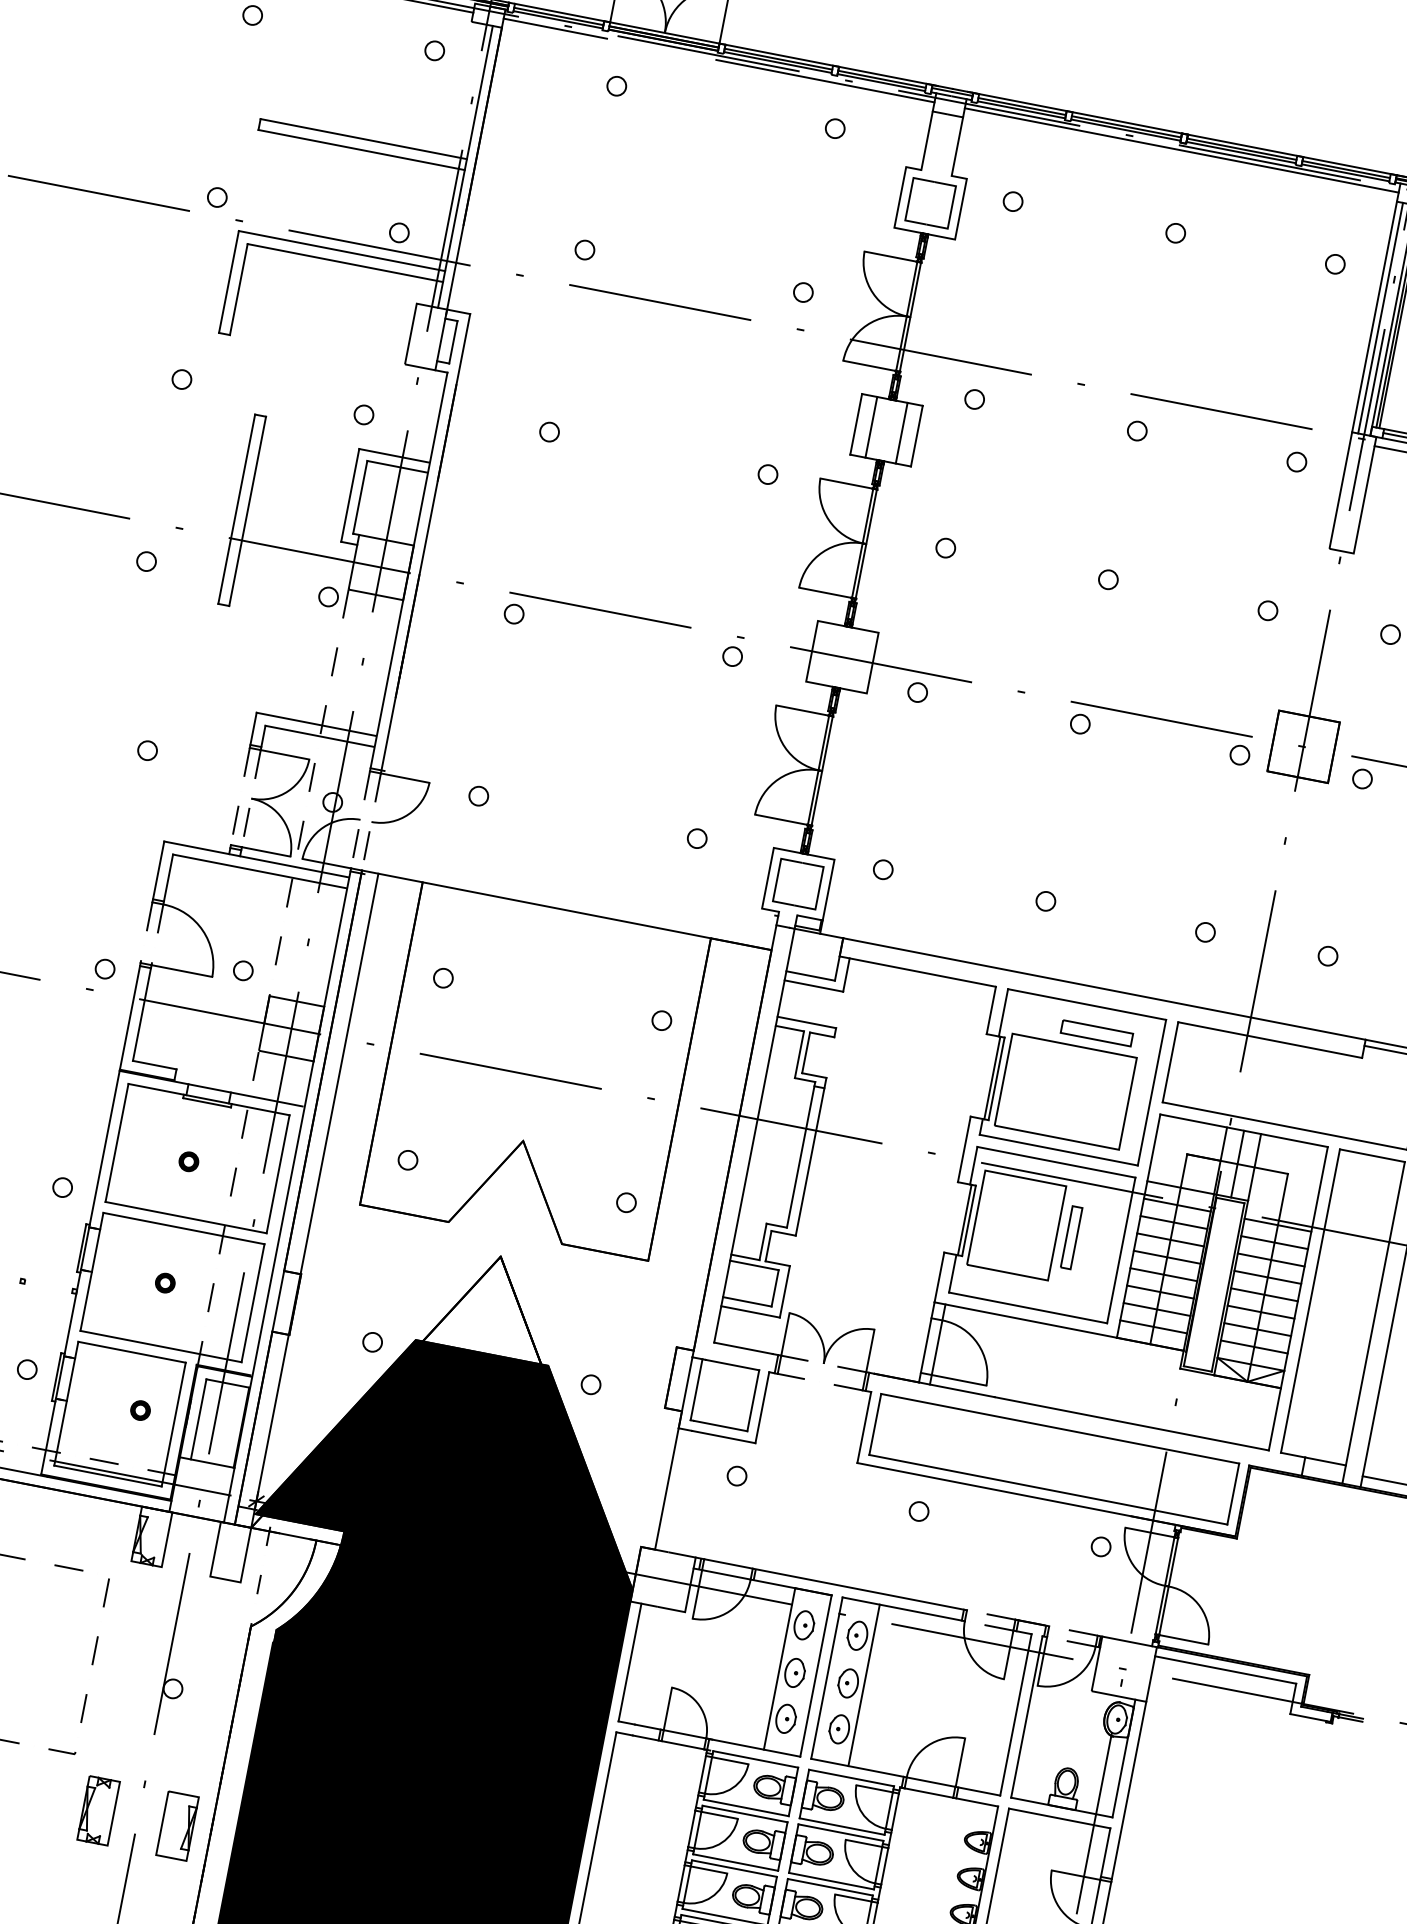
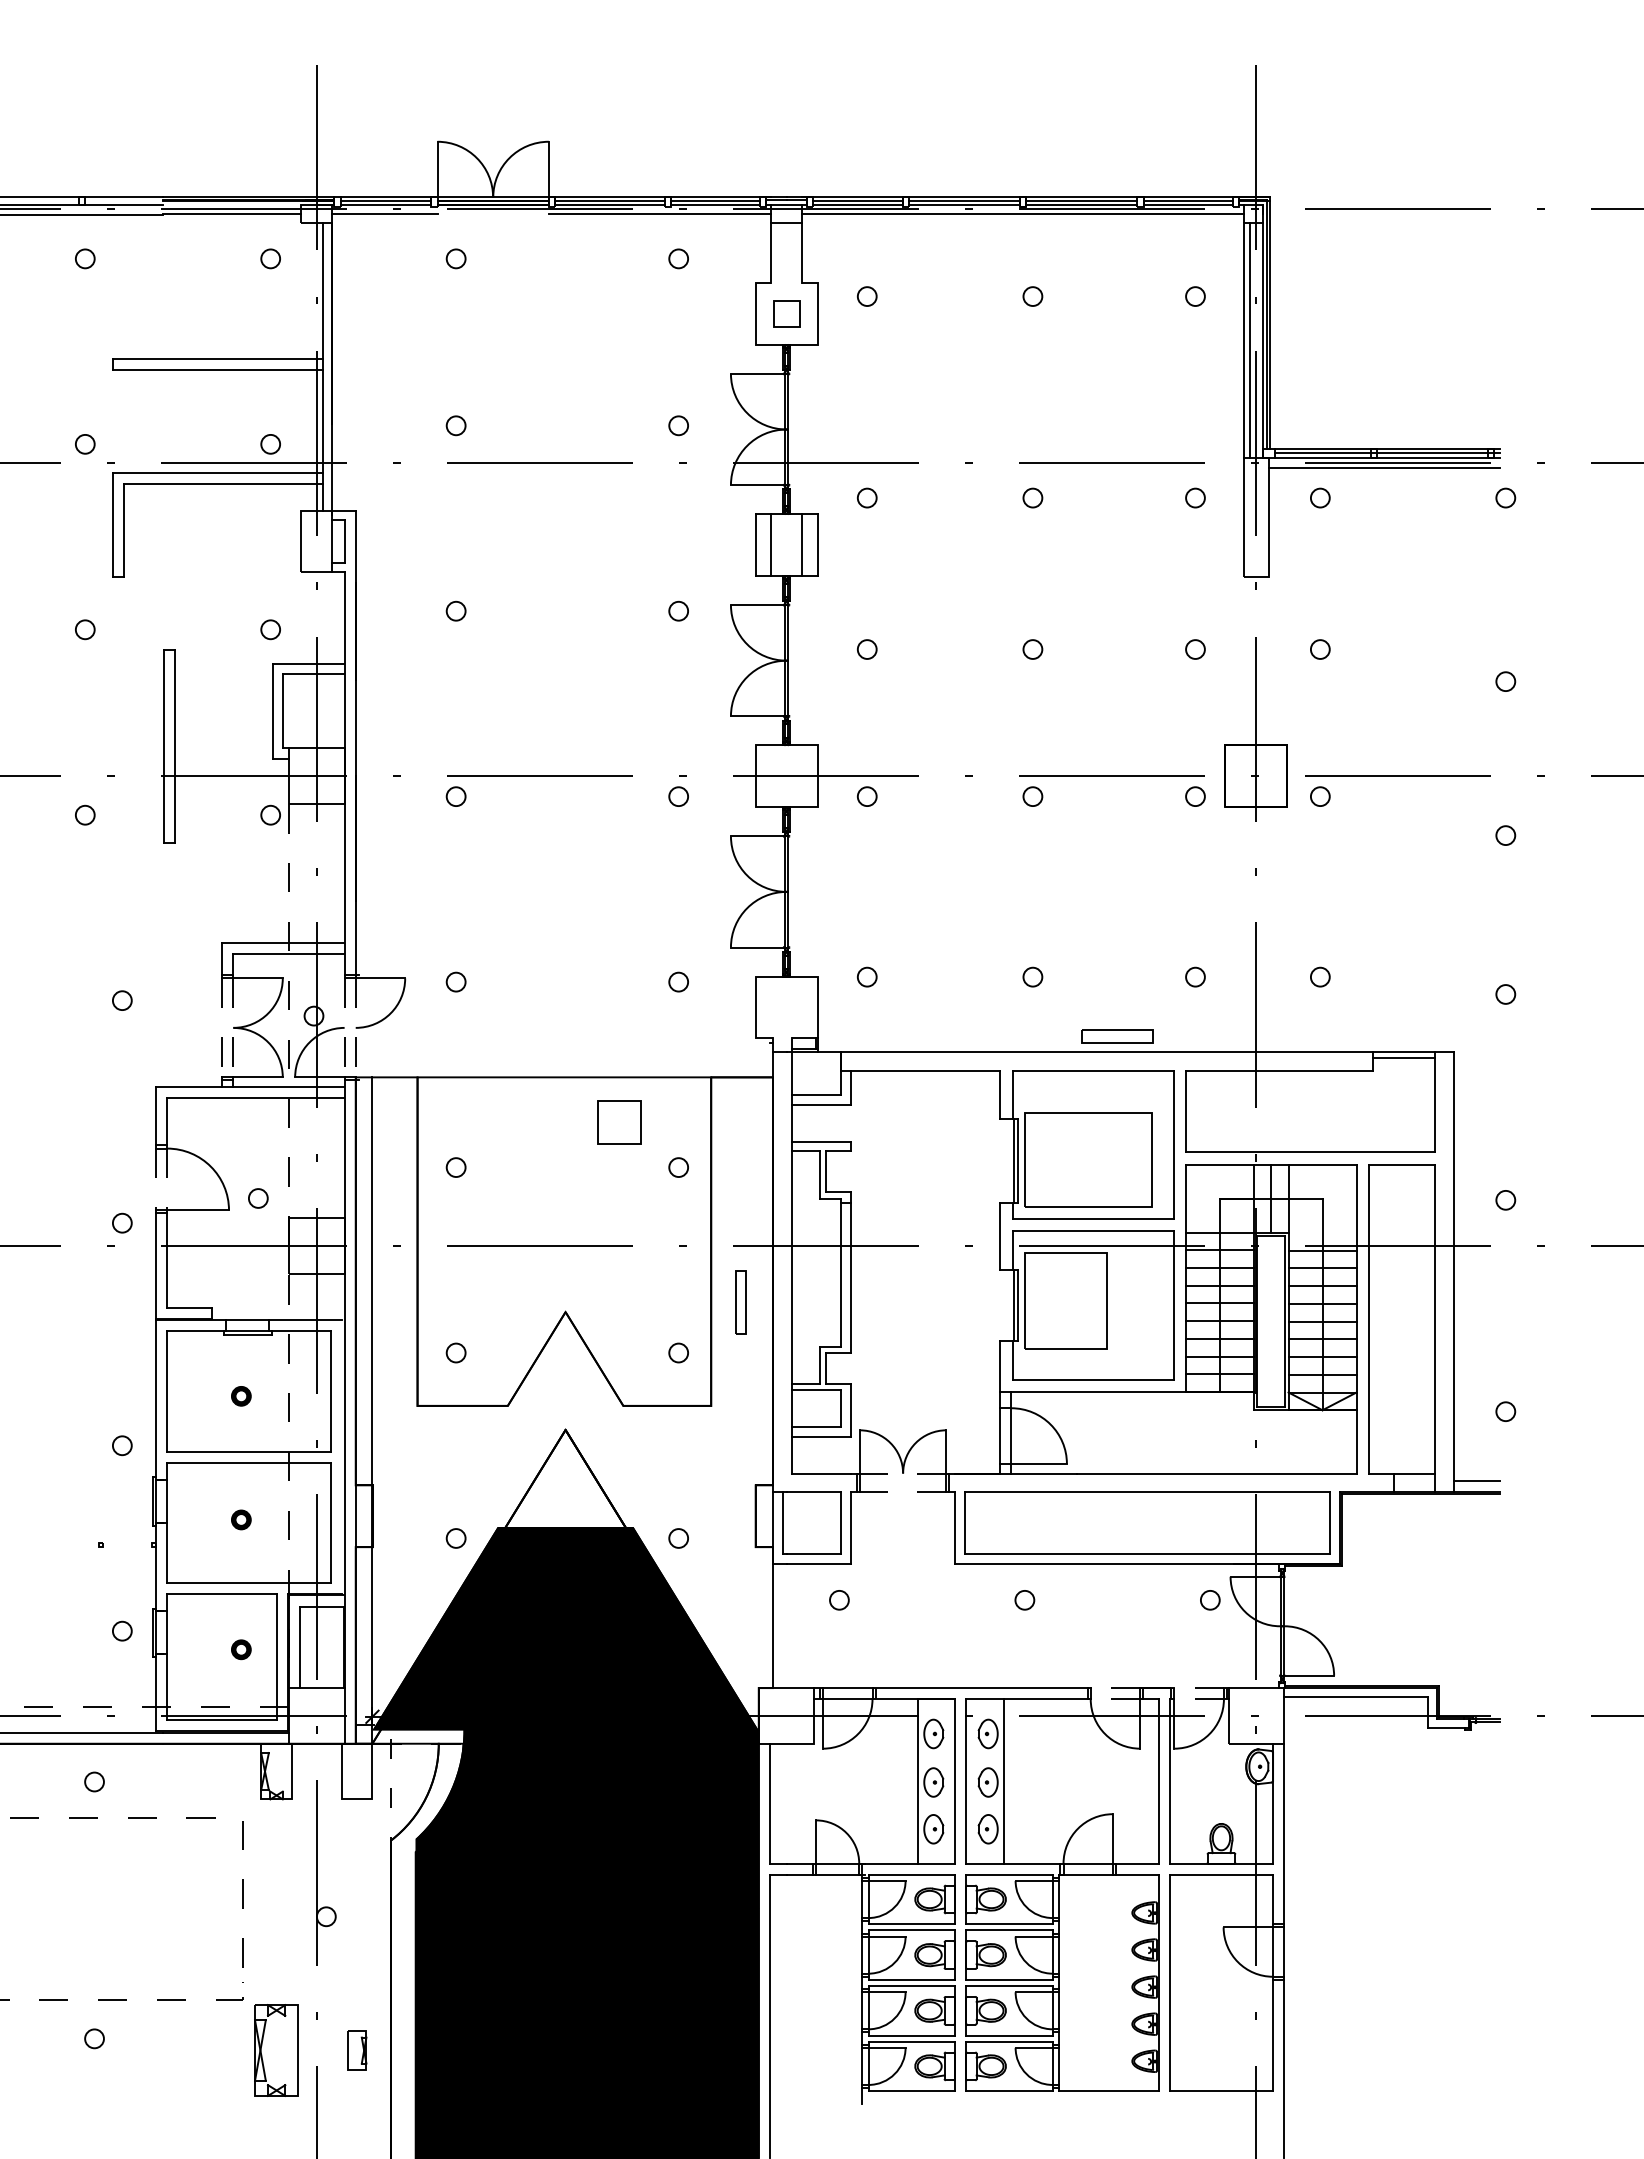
part: (930, 202) -> (786, 313), size x0.6
part: (798, 884) -> (619, 1122), moved
part: (1097, 1032) -> (1117, 1036), moved
part: (1070, 1237) -> (740, 1302), moved
part: (98, 1810) -> (276, 2050), size x1.4
part: (178, 1826) -> (357, 2050), size x0.6

